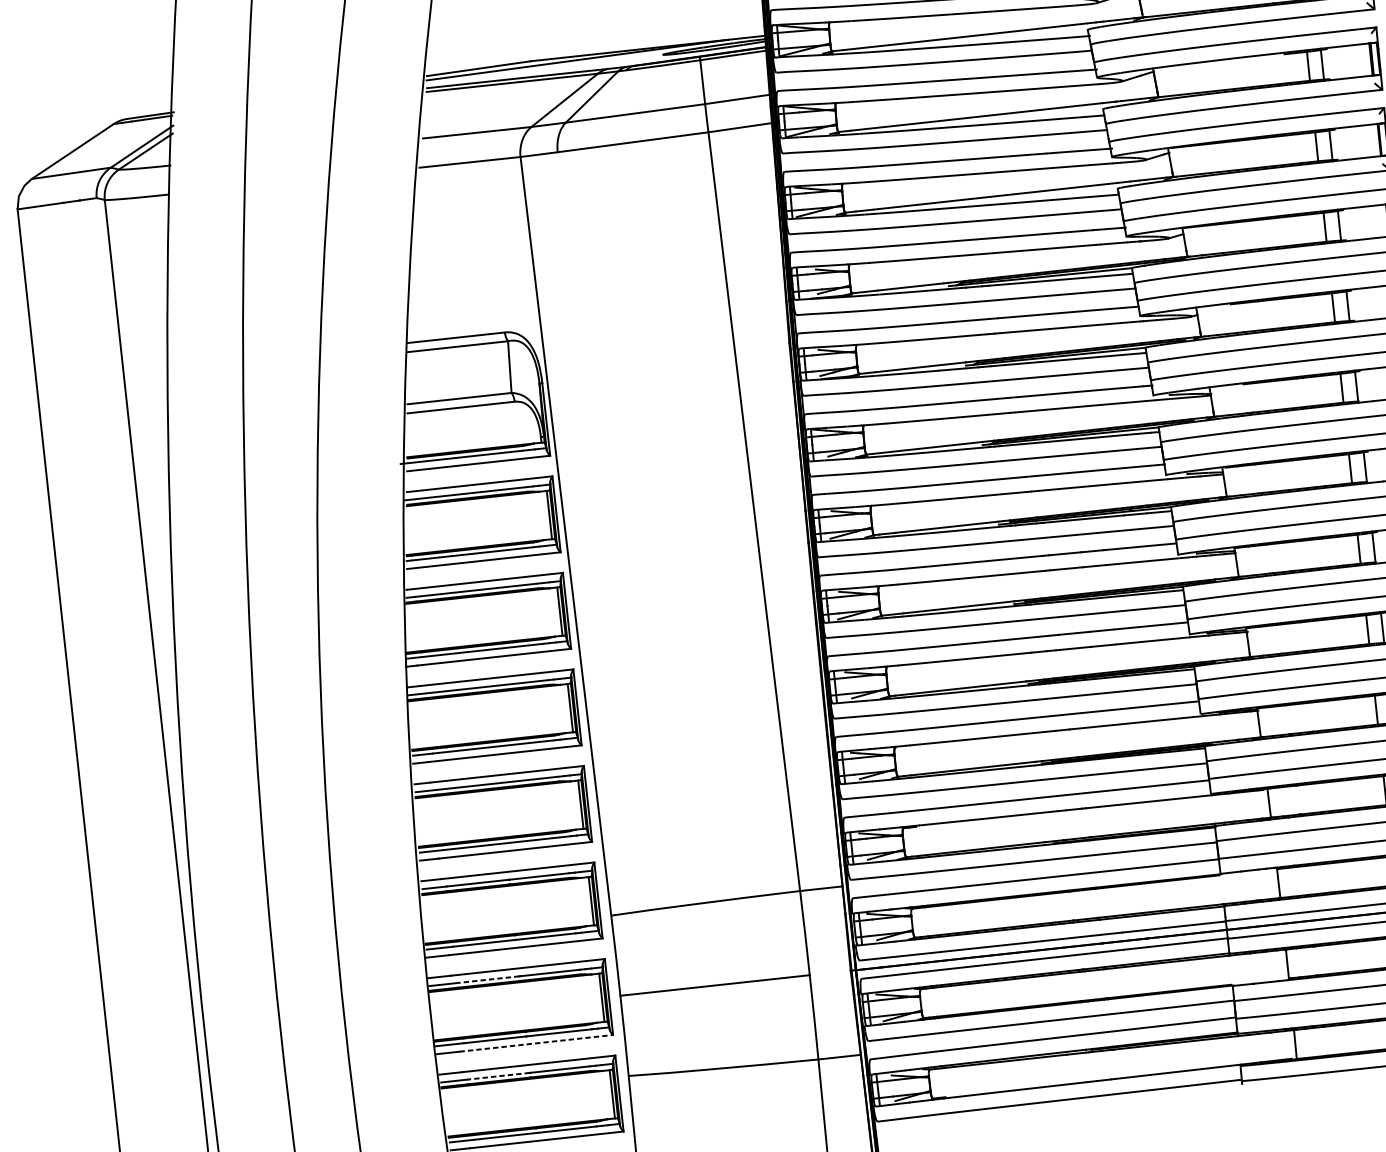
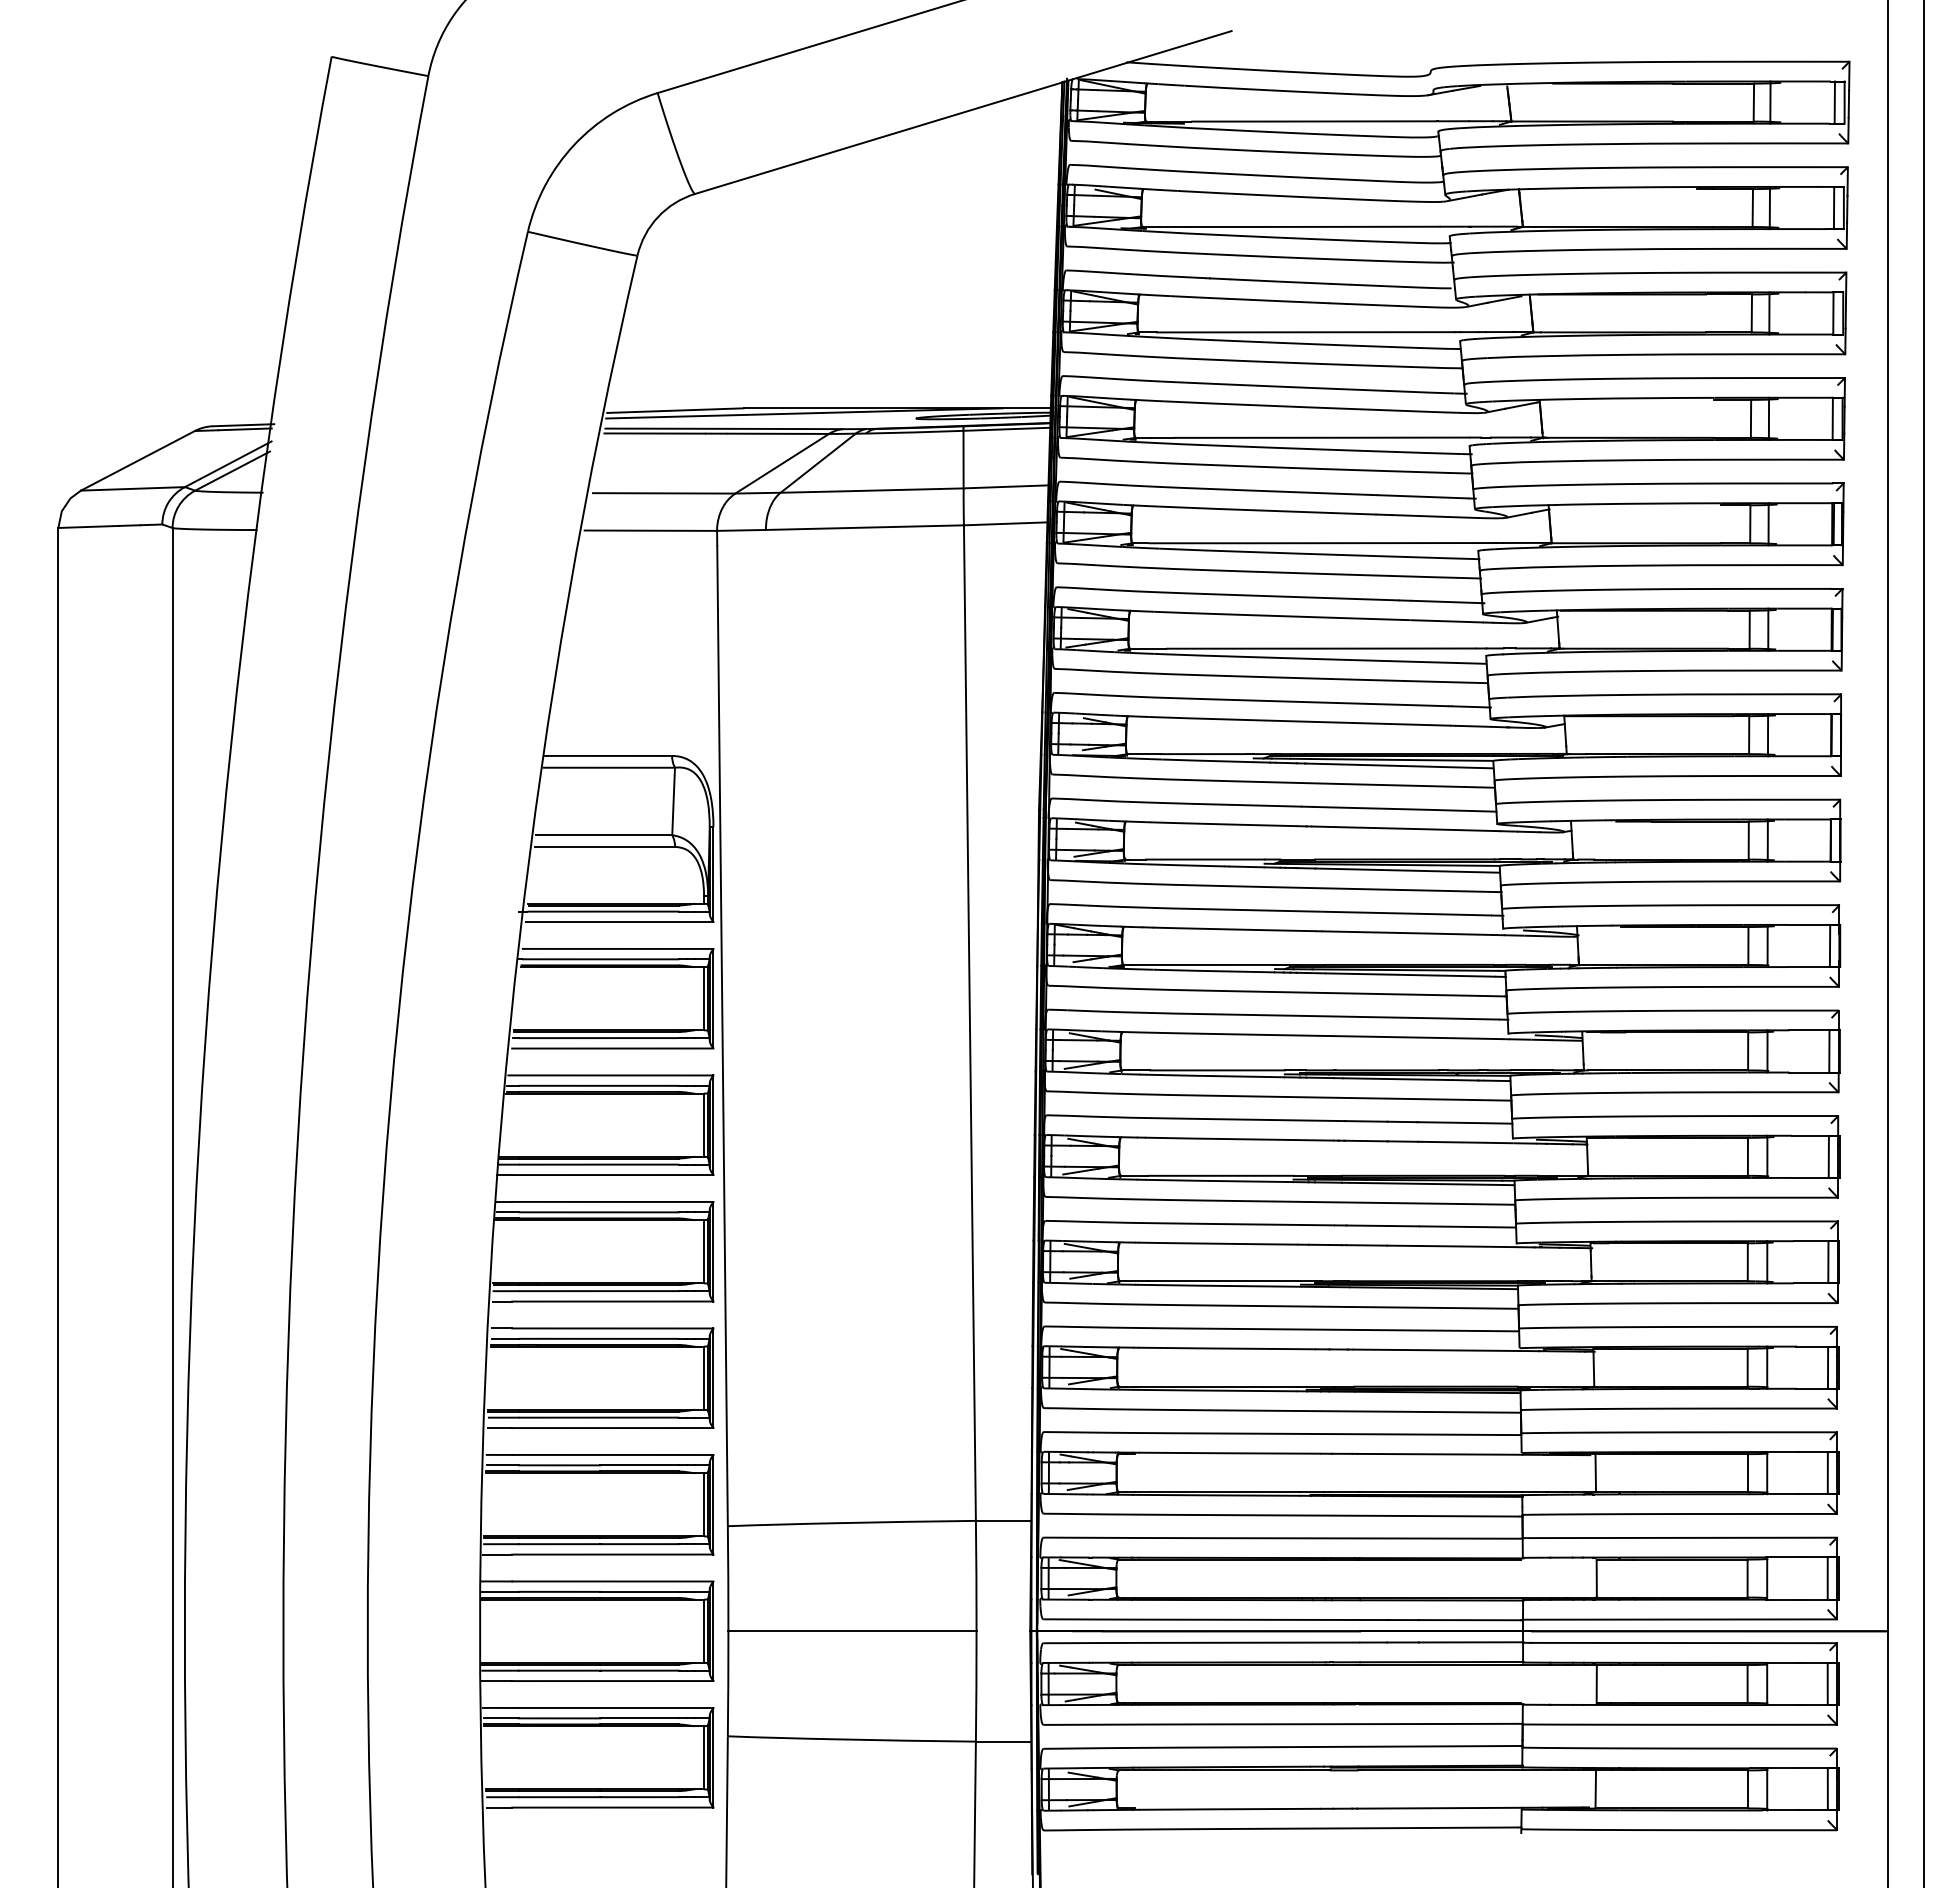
line: (488, 979) -> (559, 1591), dashed -> solid
line: (536, 1043) -> (612, 1681), dashed -> solid
line: (498, 1076) -> (559, 1718), dashed -> solid

